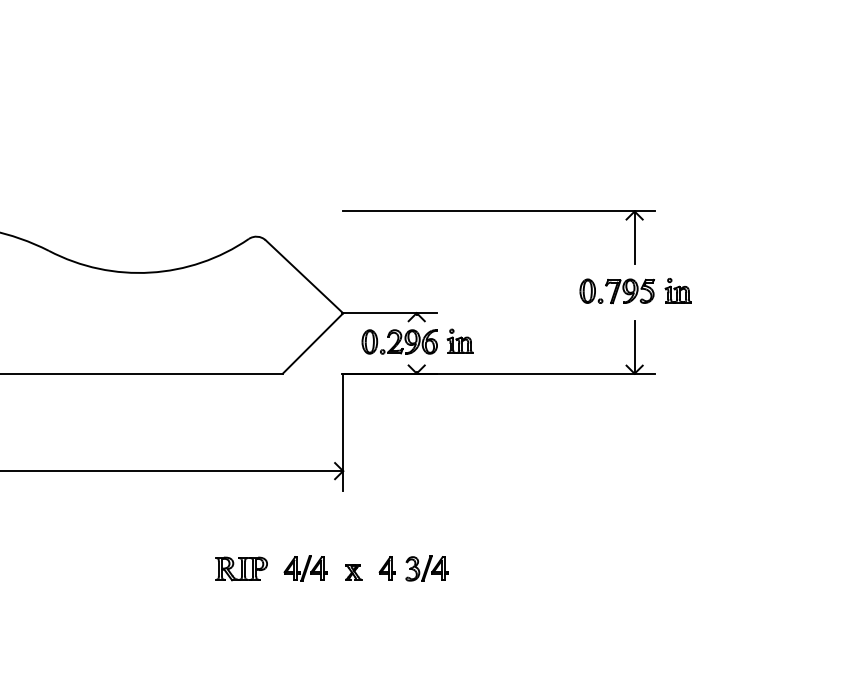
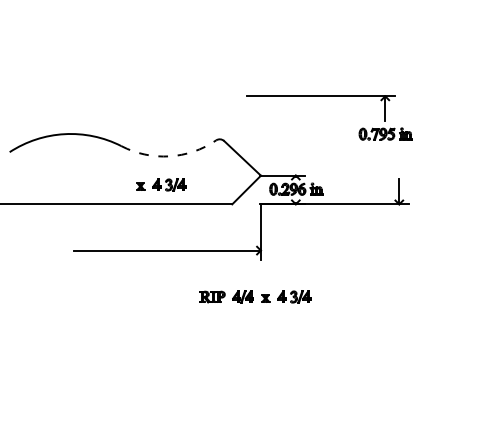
part: (517, 211) -> (329, 96), moved
arc: (150, 272) -> (169, 156), solid -> dashed
part: (133, 331) -> (161, 184), added

